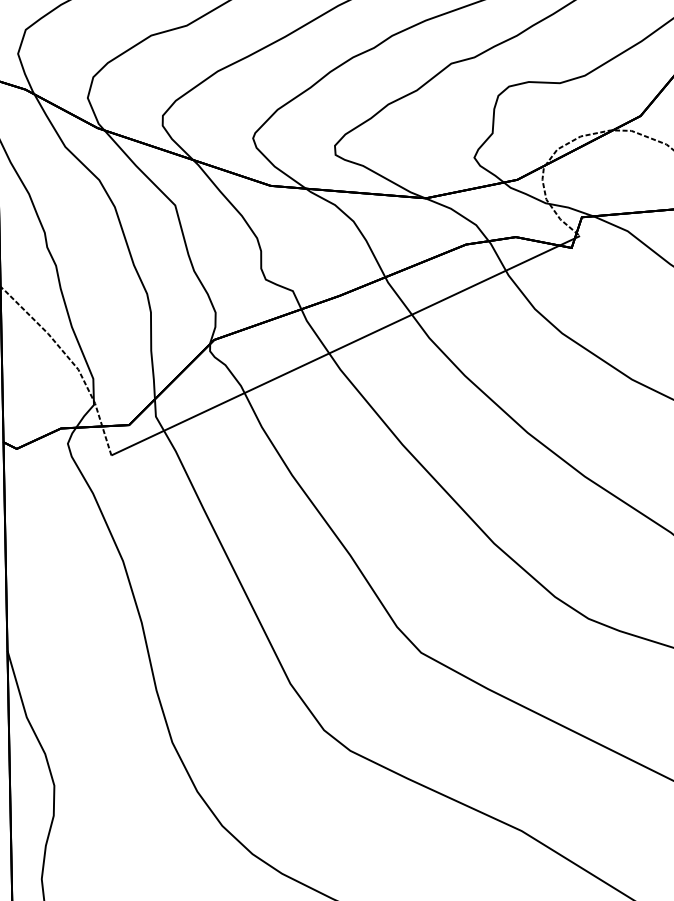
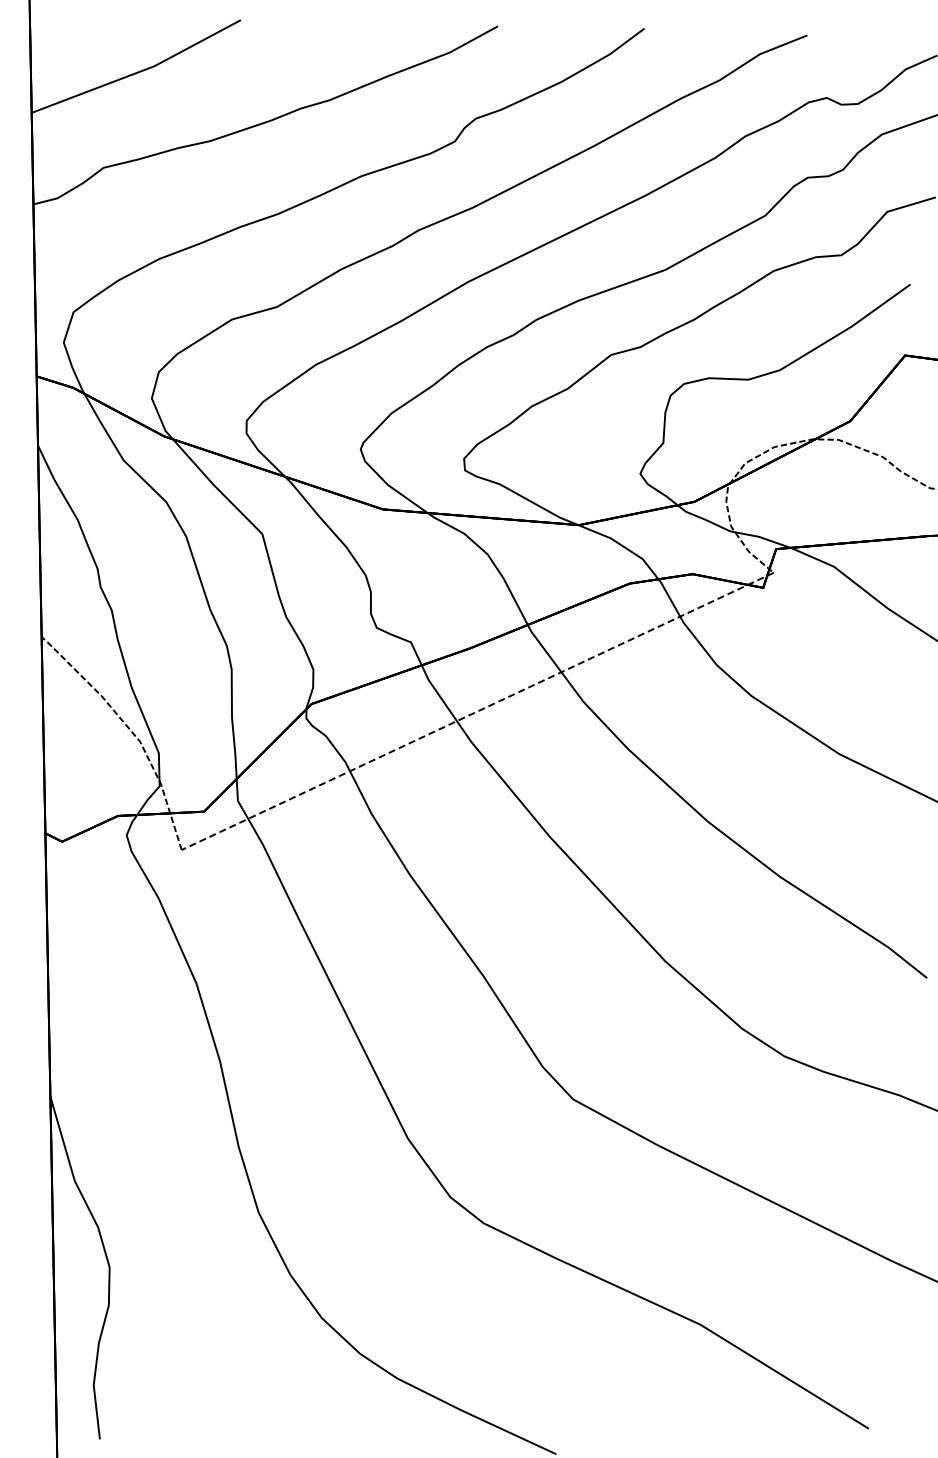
line: (345, 345) -> (477, 711), solid -> dashed

